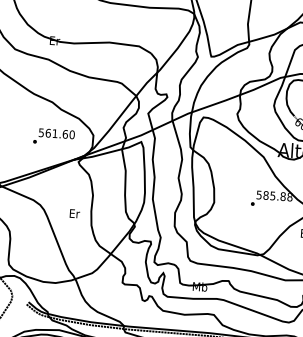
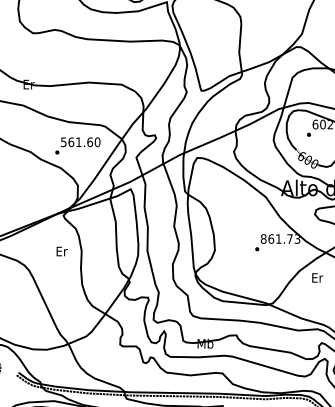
text: (53, 136) -> (77, 145), moved
text: (274, 195) -> (280, 238), 585.88 -> 861.73
text: (74, 213) -> (61, 251), moved

